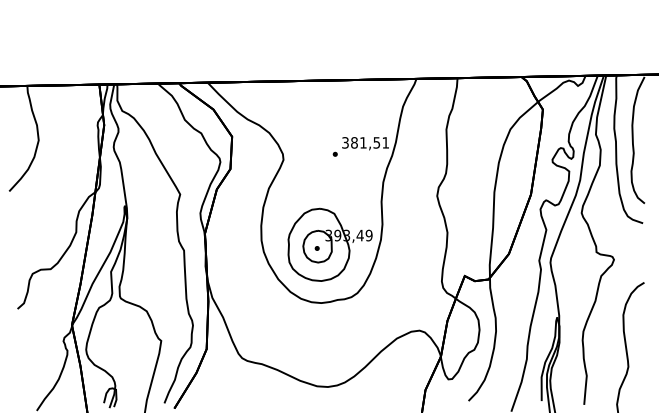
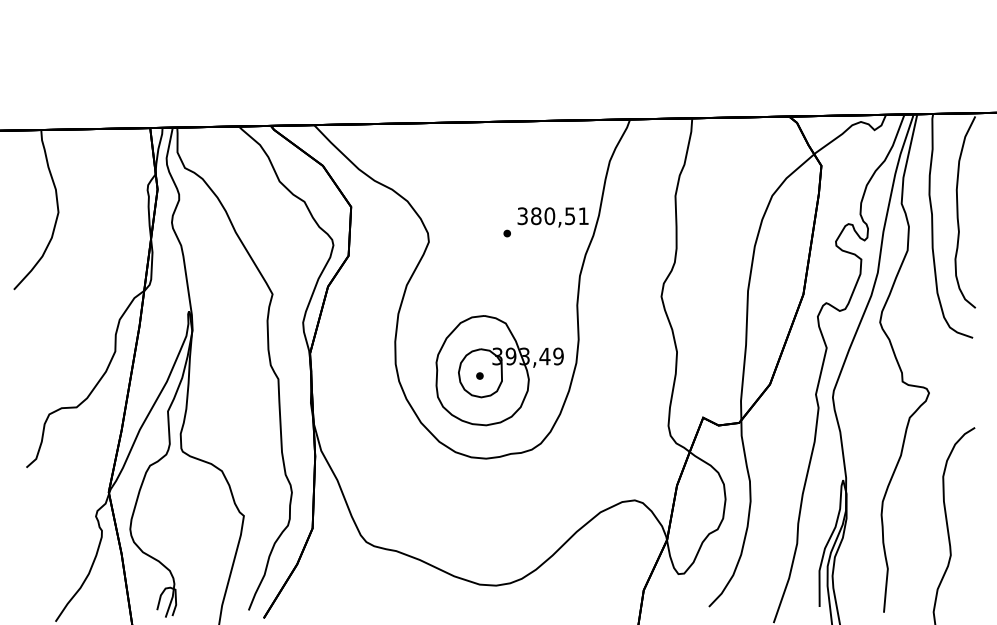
text: (363, 142) -> (549, 215), 381,51 -> 380,51

